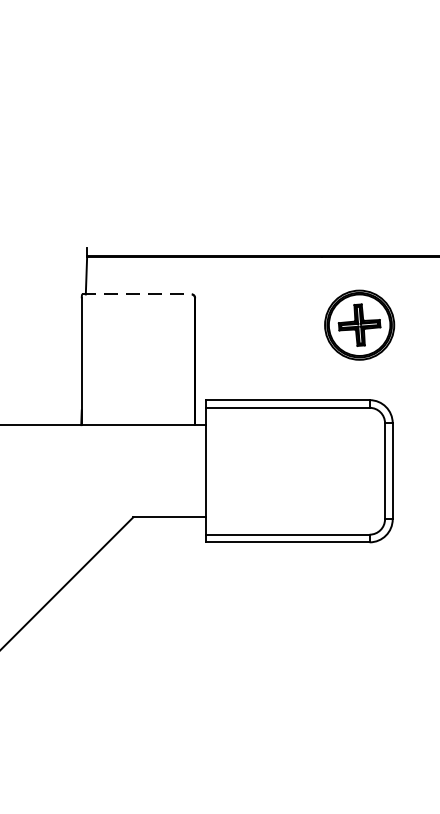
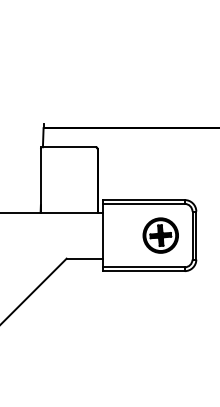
line: (138, 294) -> (69, 147), dashed -> solid
part: (359, 324) -> (160, 235), moved

